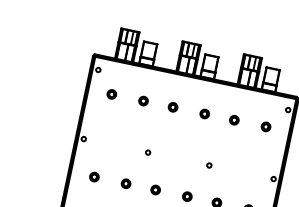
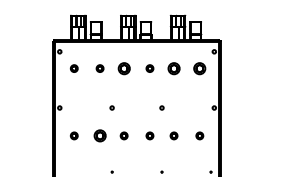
part: (172, 107) -> (123, 68), size x1.6
part: (233, 119) -> (173, 68), size x1.6
part: (265, 126) -> (199, 68), size x1.6
part: (125, 183) -> (99, 135), size x1.6

